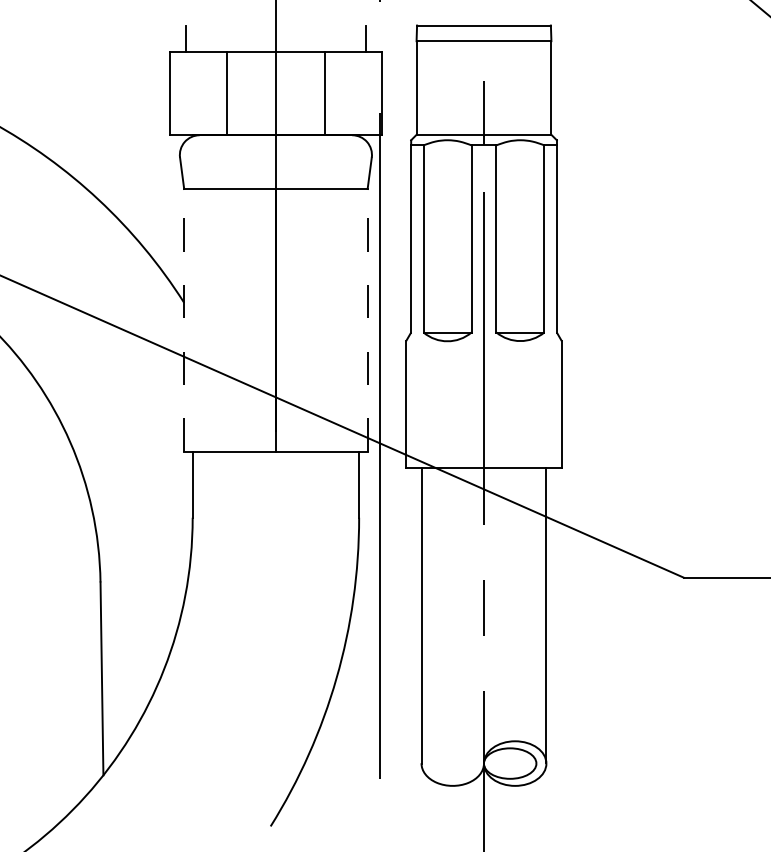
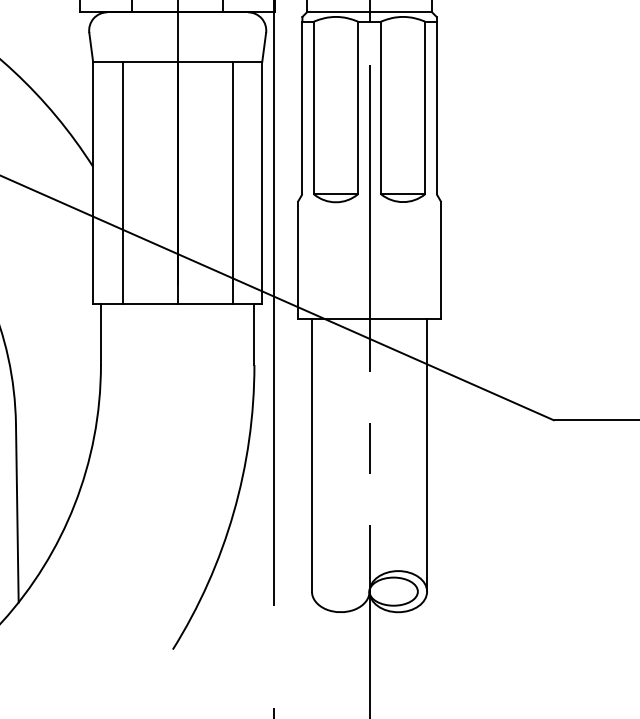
line: (184, 319) -> (93, 182), dashed -> solid
line: (367, 319) -> (262, 182), dashed -> solid
line: (216, 320) -> (122, 183), added
line: (335, 320) -> (232, 183), added

